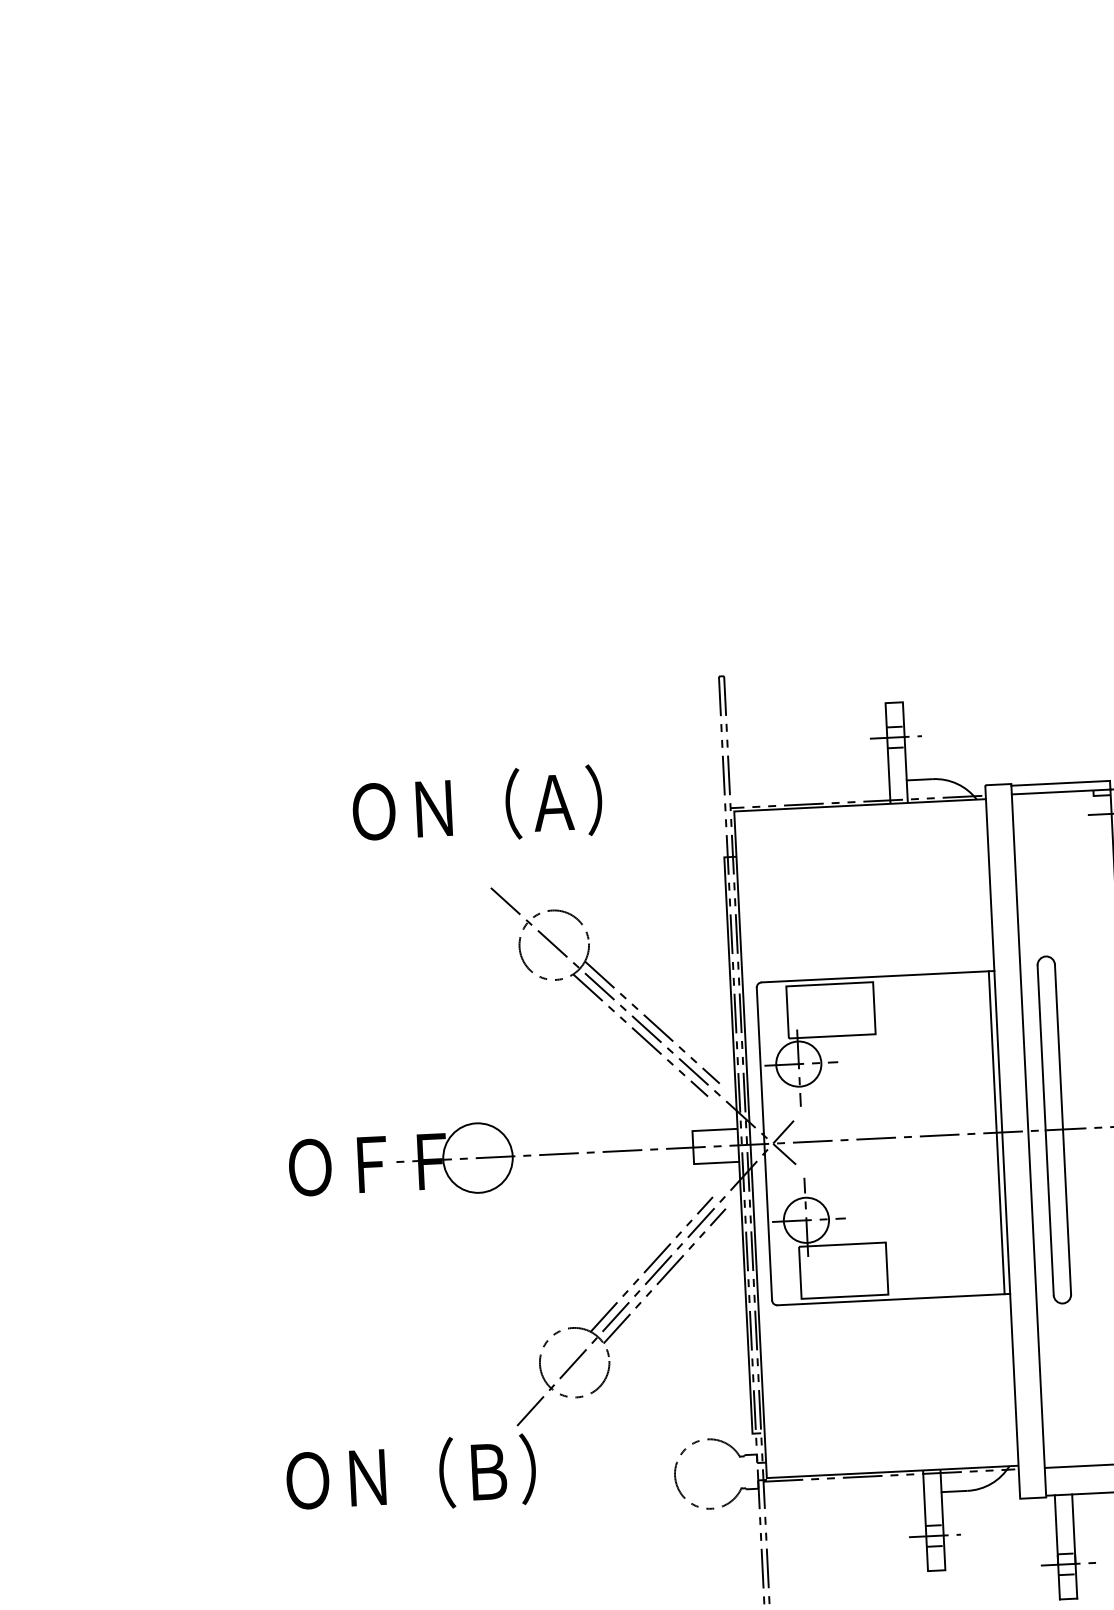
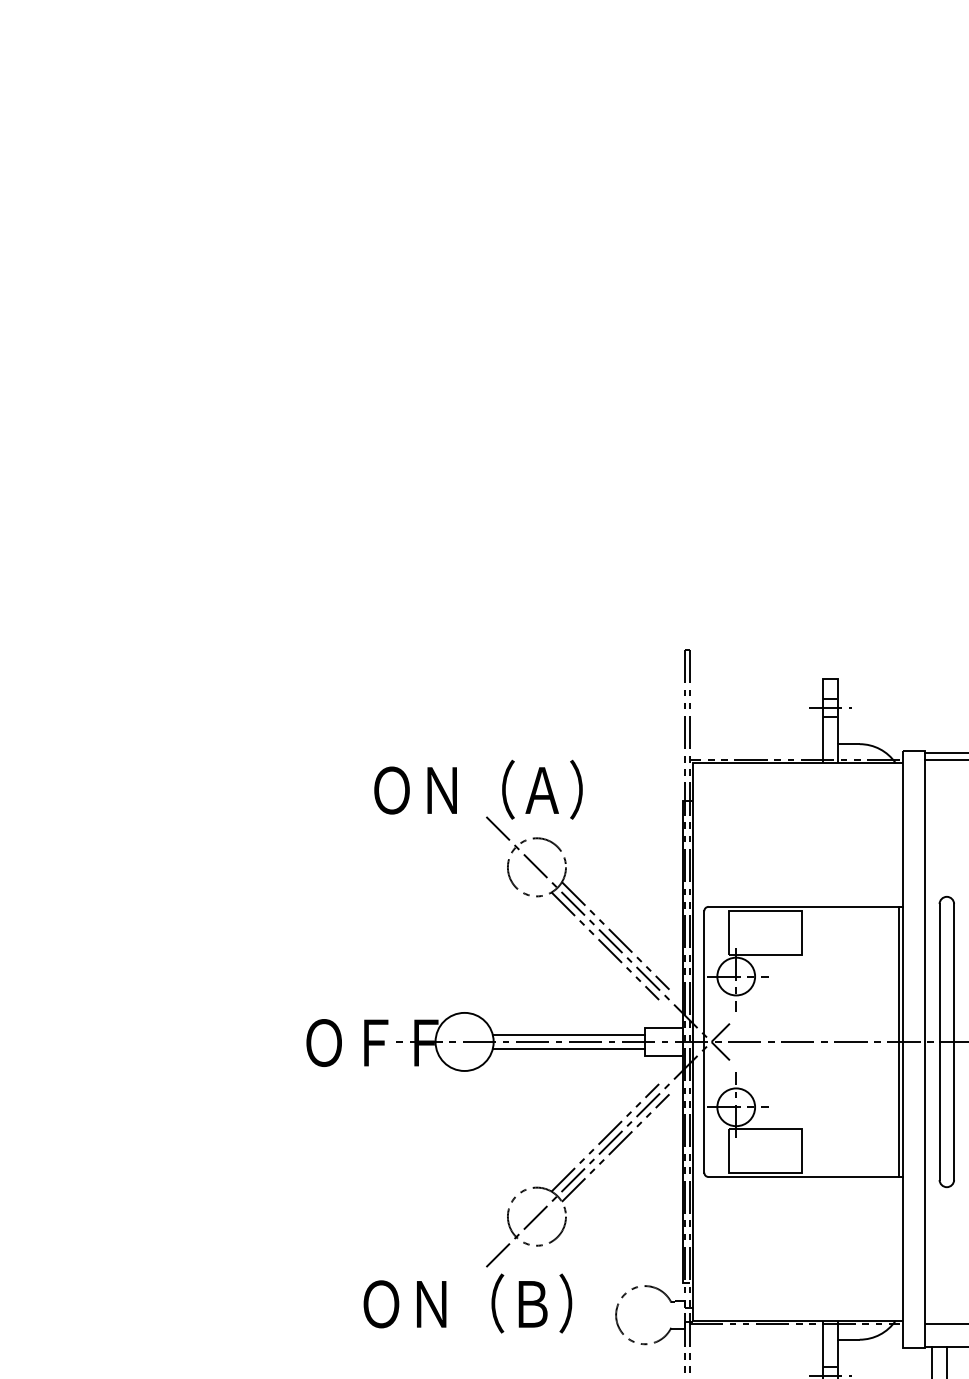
text: (477, 805) -> (478, 789), moved
line: (601, 1143) -> (568, 1034), added
line: (602, 1161) -> (568, 1049), added
text: (410, 1474) -> (467, 1303), moved

